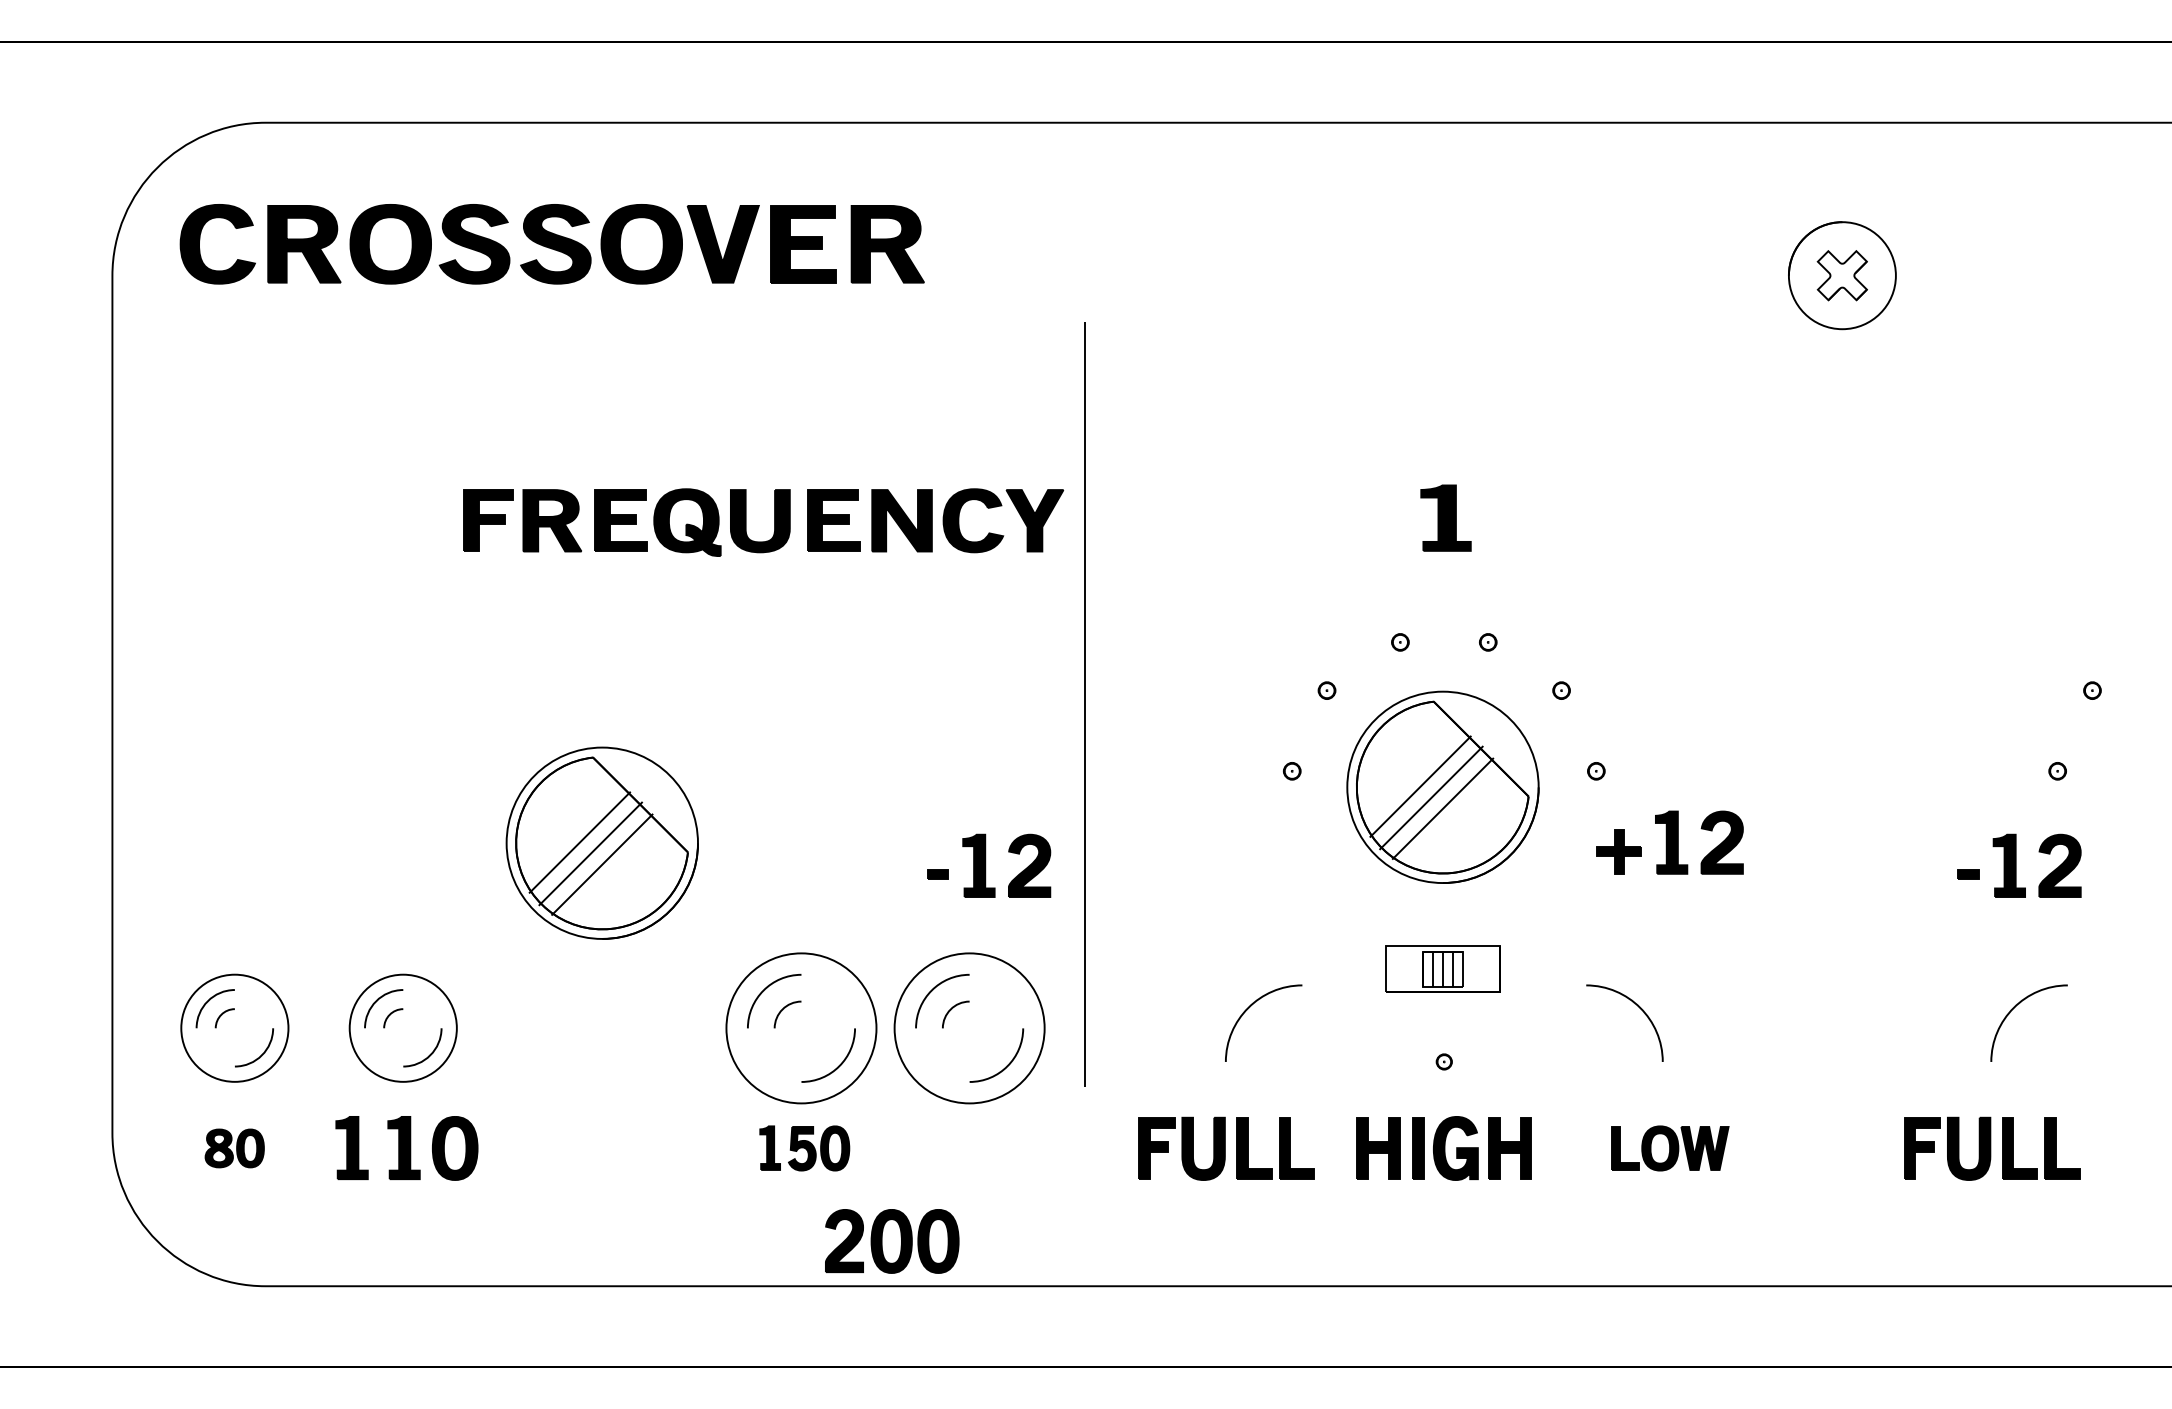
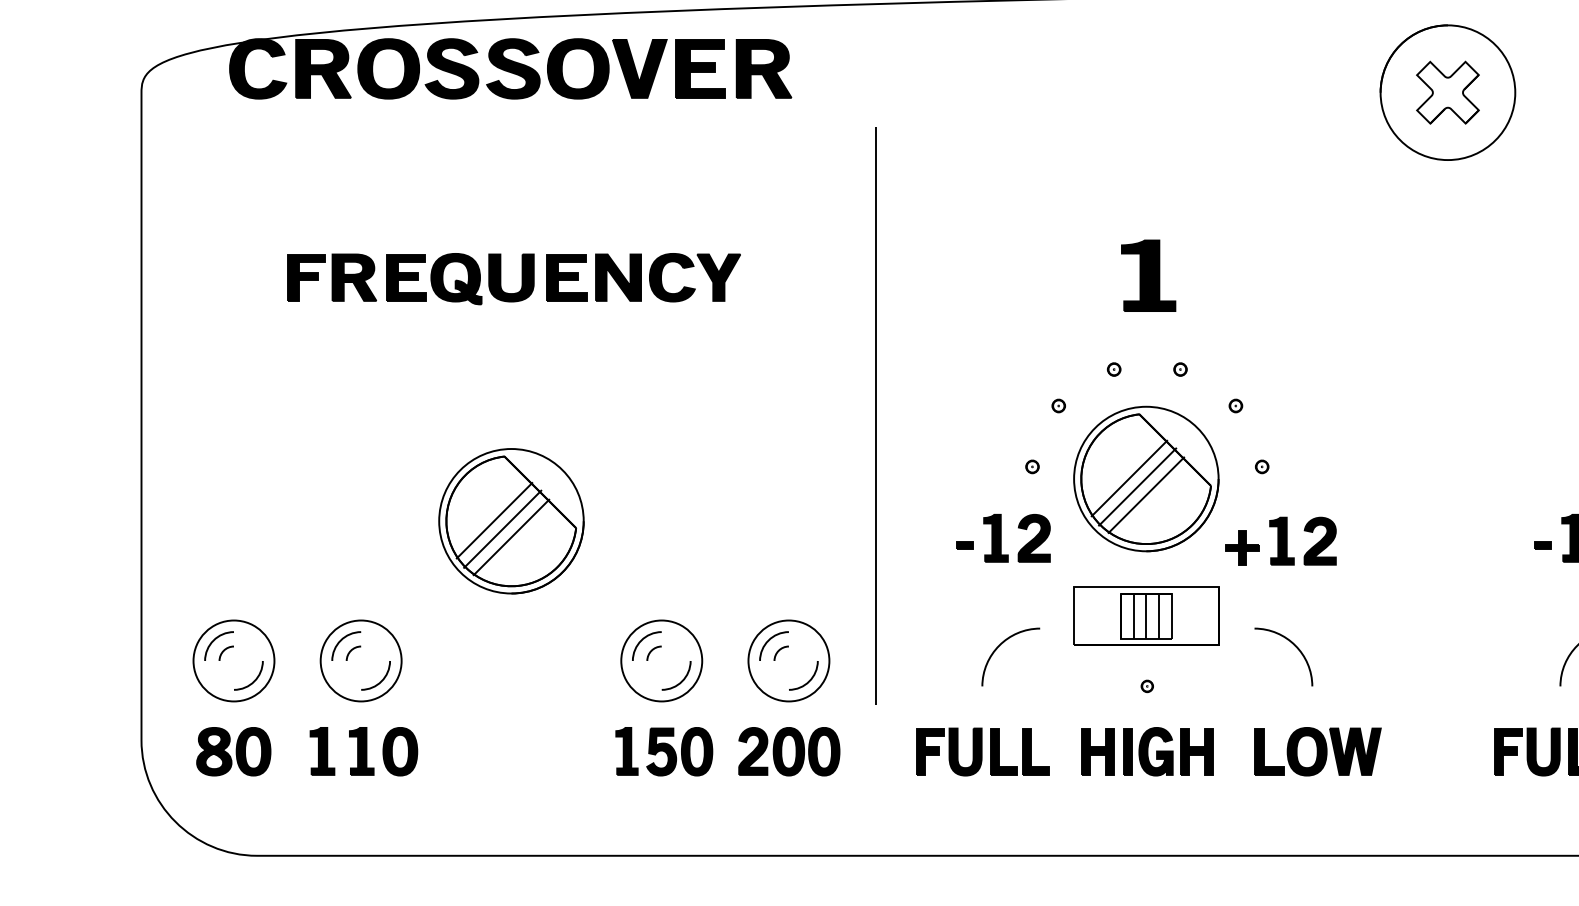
part: (551, 244) -> (510, 69), moved
part: (1842, 275) -> (1448, 92), size x1.67
part: (1445, 517) -> (1148, 275), size x1.43
part: (774, 522) -> (522, 279), moved
part: (1669, 842) -> (1280, 541), moved
part: (989, 865) -> (1003, 538), moved
part: (1442, 968) -> (1145, 615), size x1.67
part: (800, 1027) -> (661, 660), size x0.71
part: (969, 1027) -> (788, 660), size x0.71
part: (234, 1148) -> (233, 751), size x1.67
part: (804, 1148) -> (664, 751), size x1.43
part: (1670, 1148) -> (1318, 751), size x1.43
part: (892, 1241) -> (789, 751), moved

